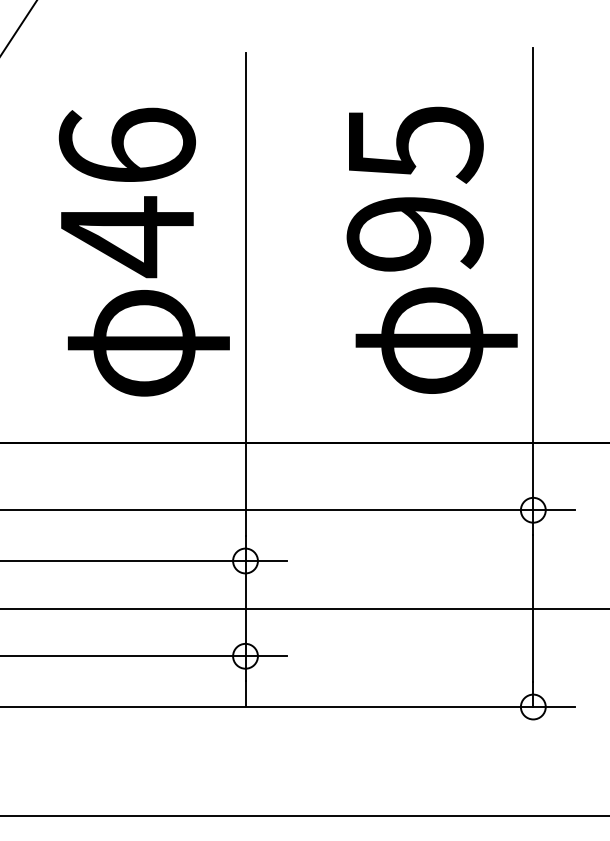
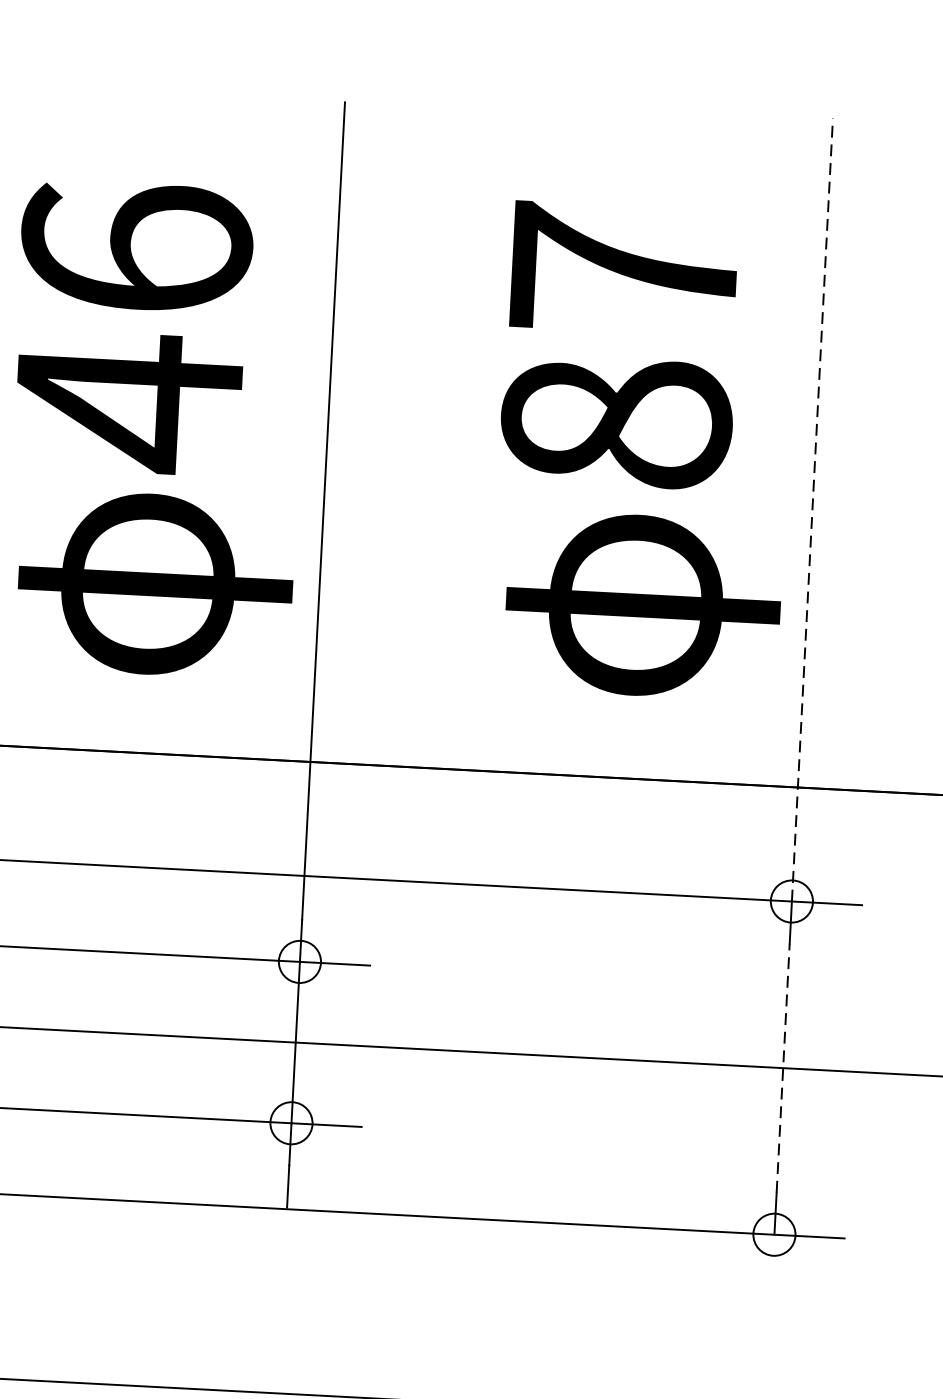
text: (414, 188) -> (619, 345), 95 -> 87
line: (533, 278) -> (812, 508), solid -> dashed
line: (533, 608) -> (783, 1067), solid -> dashed

